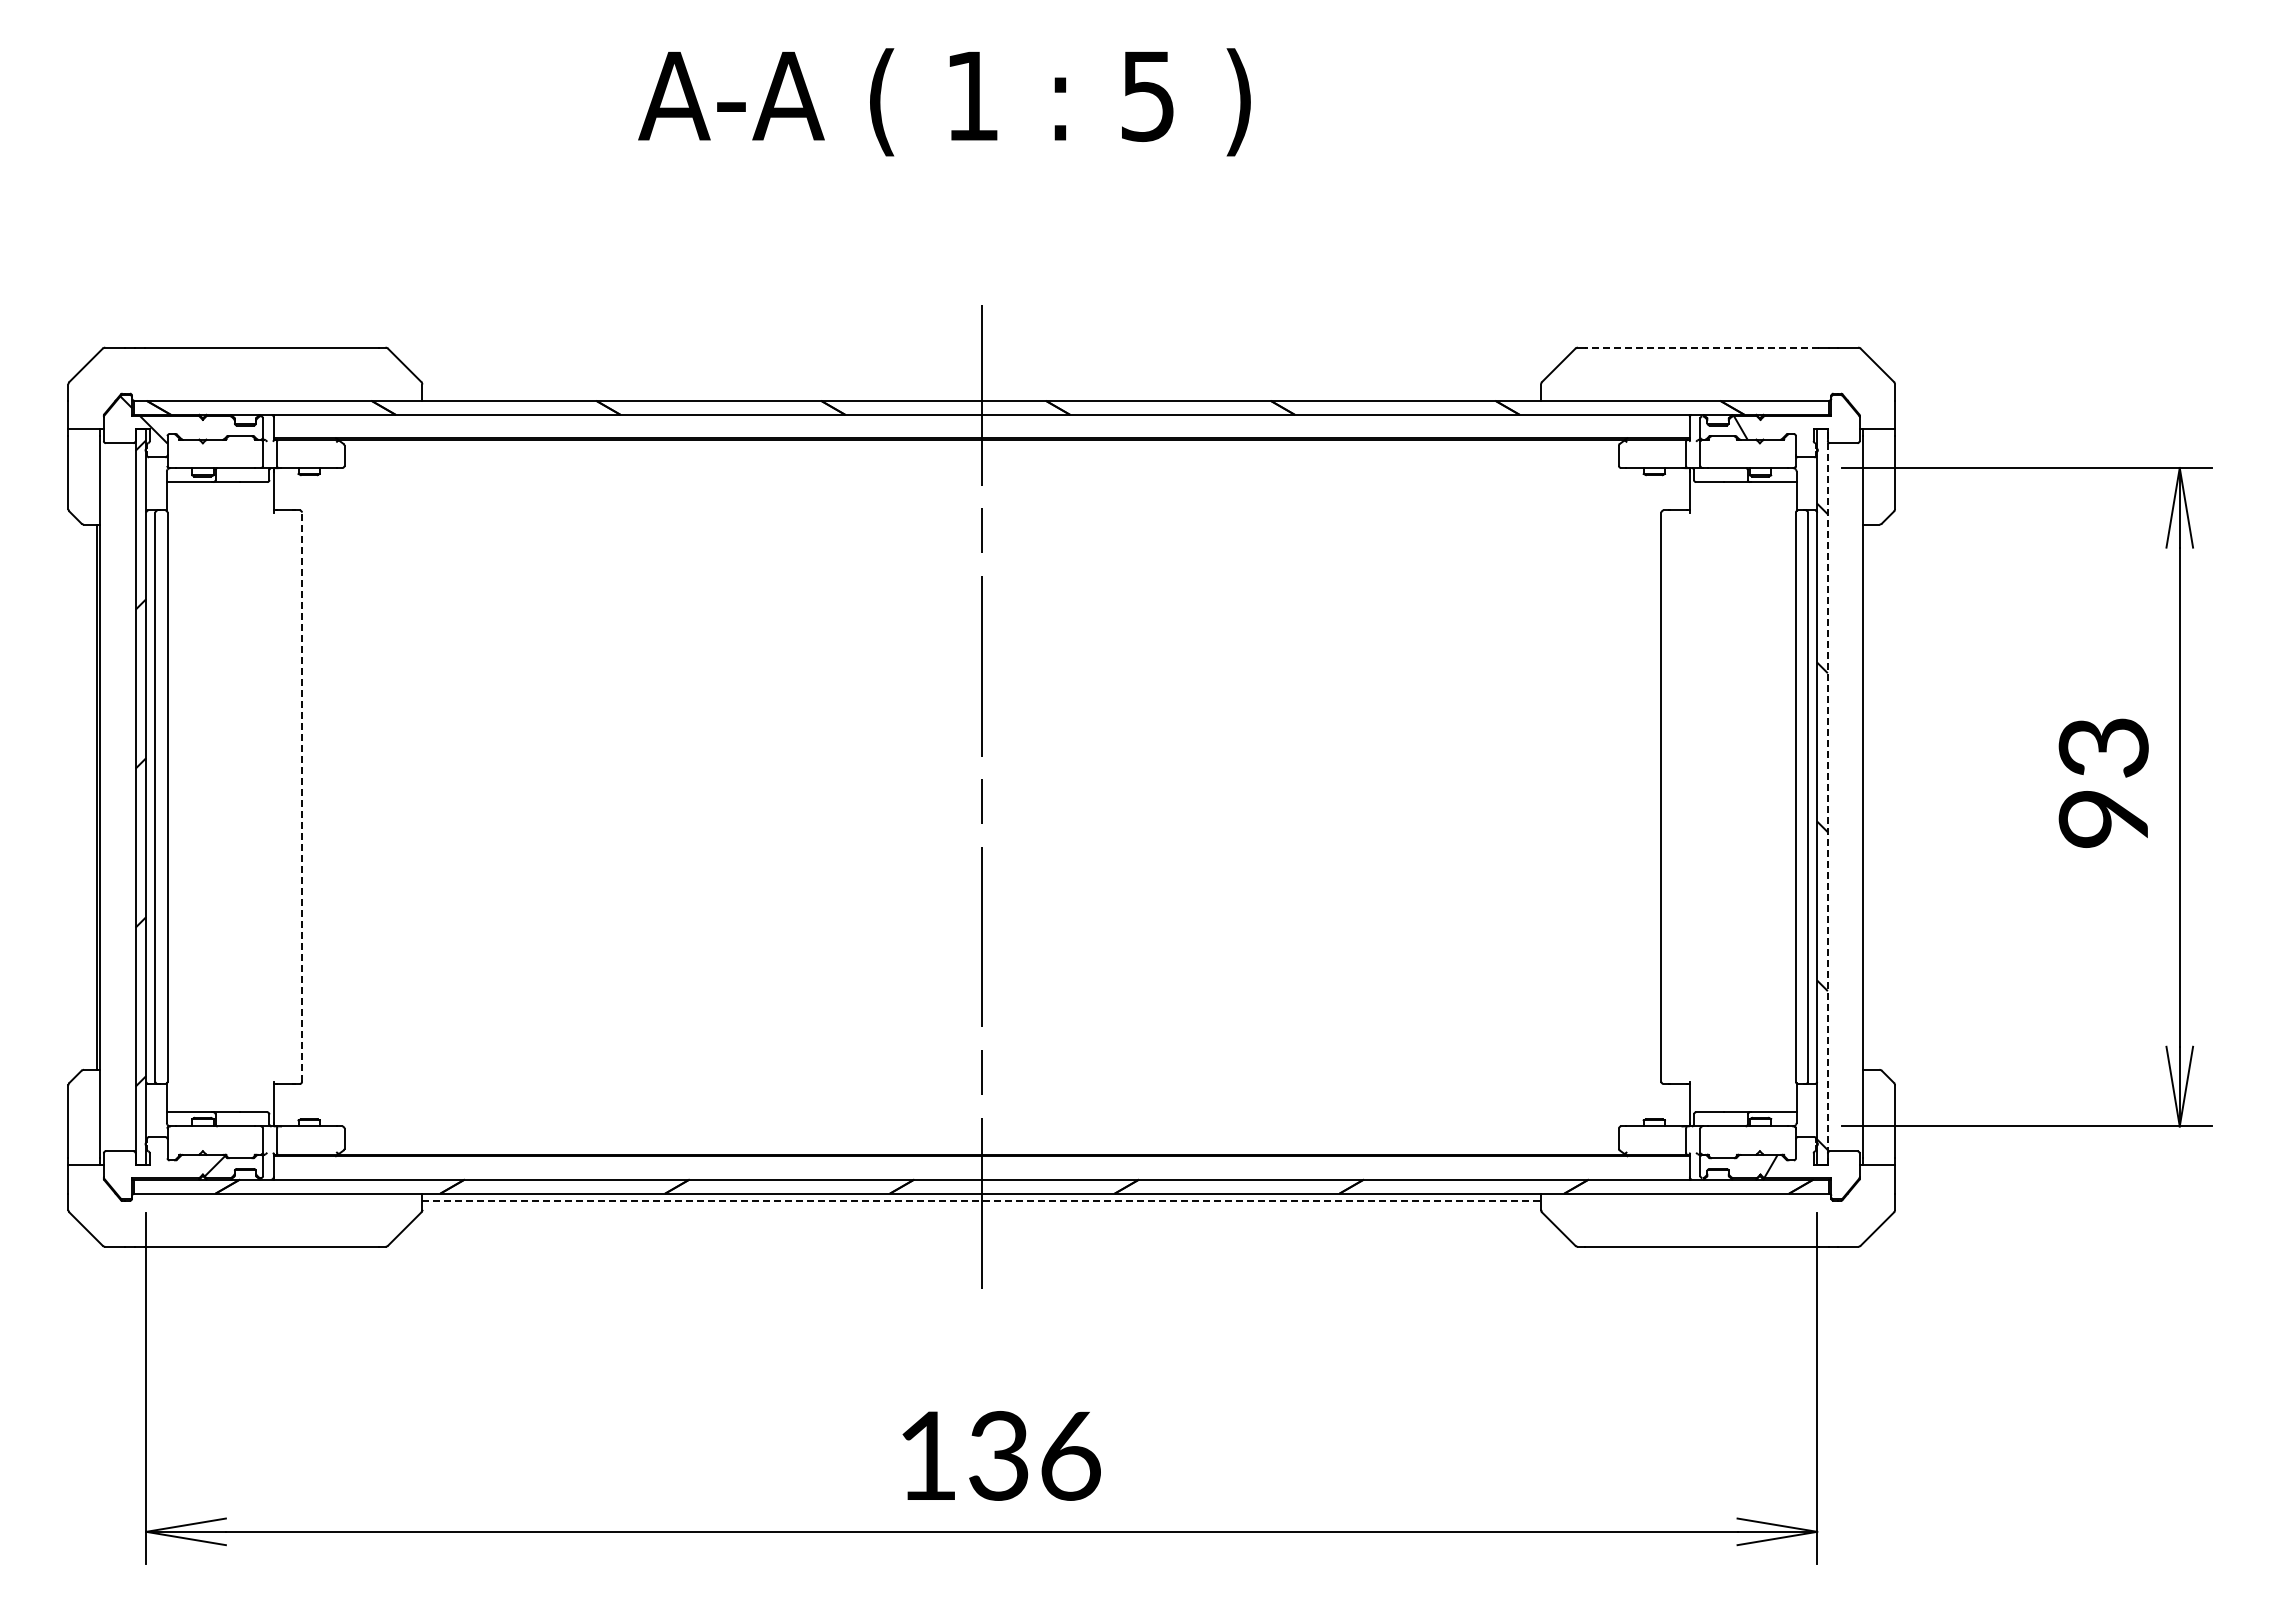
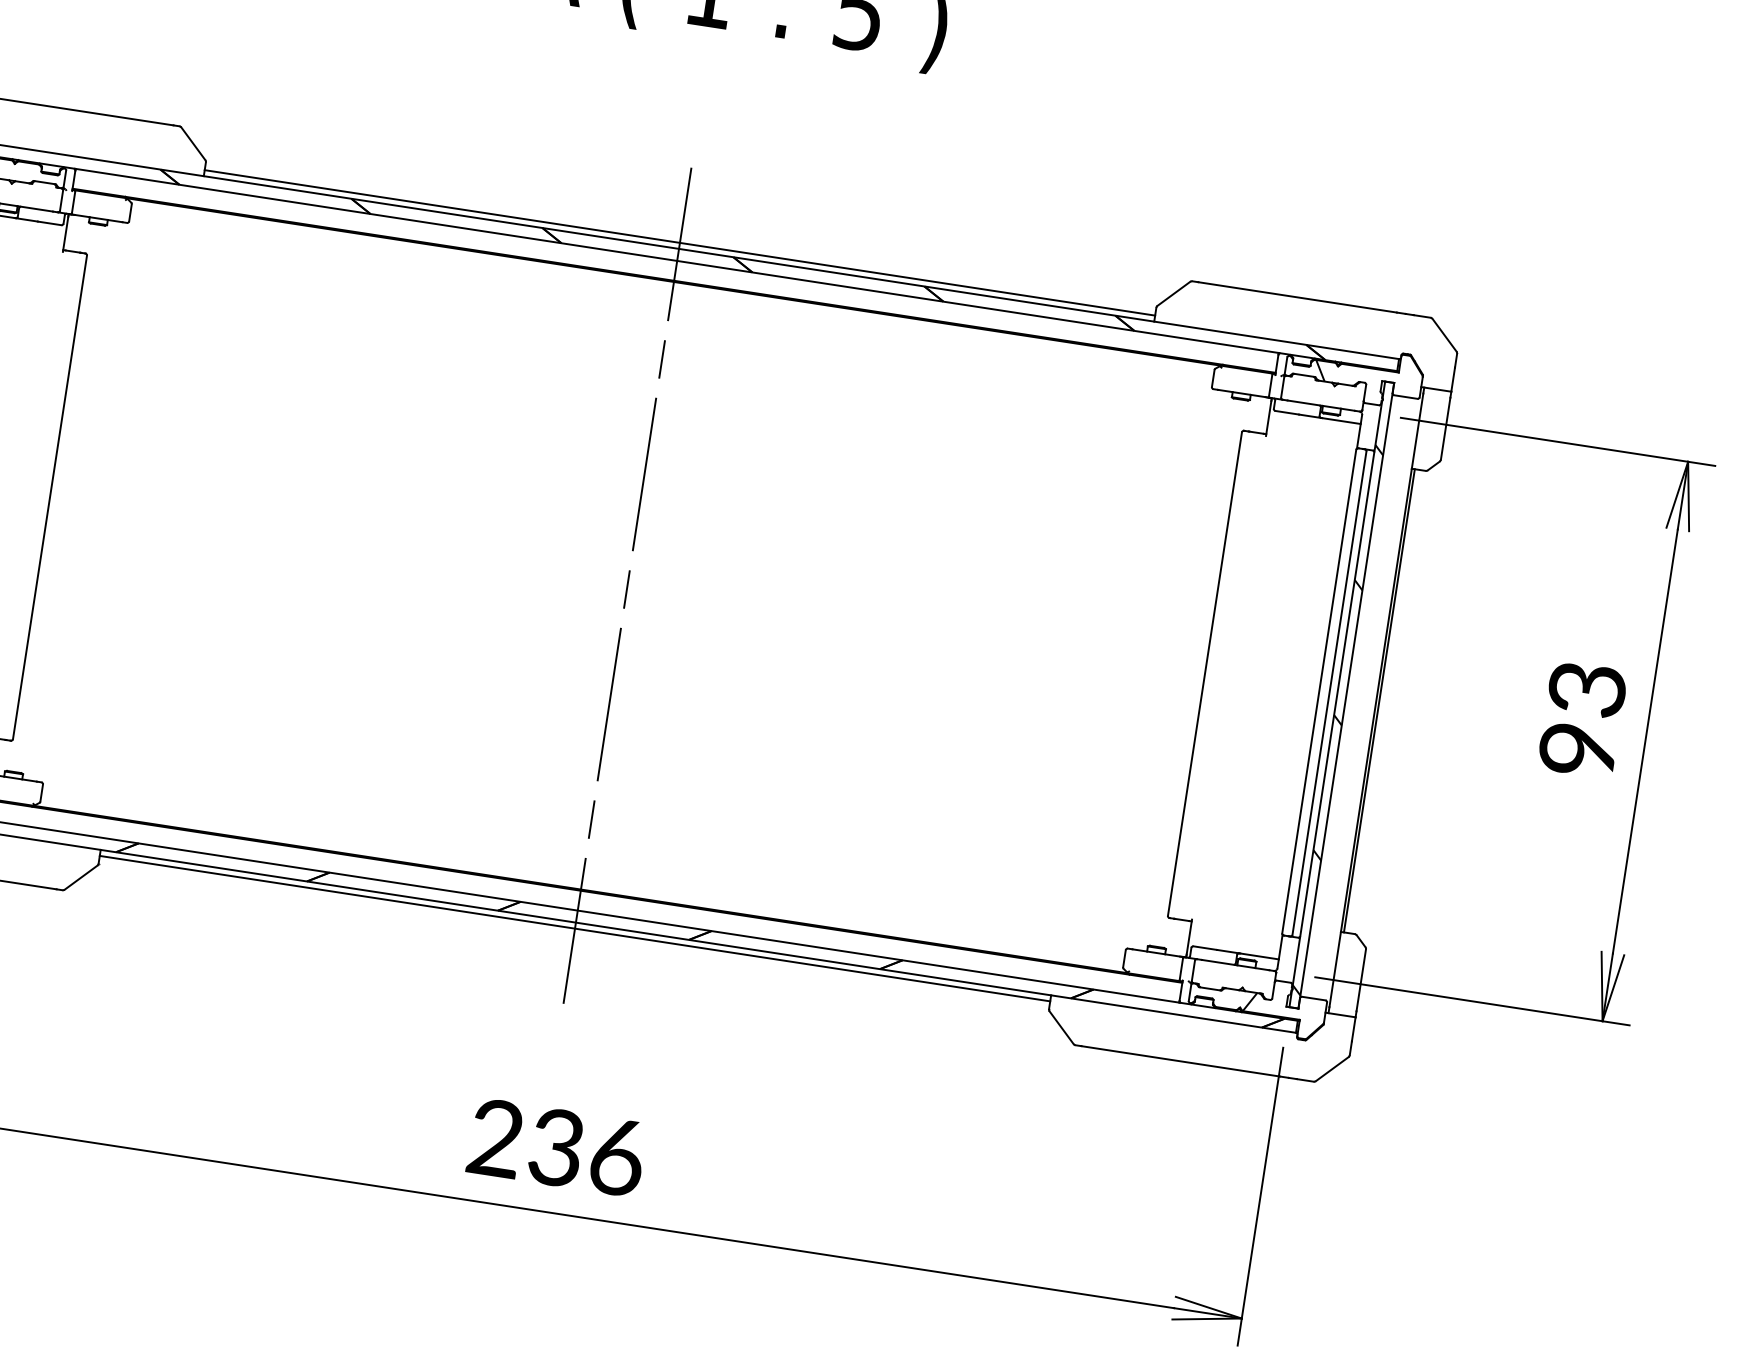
line: (1701, 347) -> (1297, 297), dashed -> solid
line: (981, 393) -> (679, 242), added
line: (1827, 796) -> (1346, 695), dashed -> solid
line: (1866, 796) -> (1379, 700), added
line: (302, 797) -> (50, 497), dashed -> solid
line: (982, 1200) -> (575, 928), dashed -> solid
text: (927, 1455) -> (495, 1137), 136 -> 236

